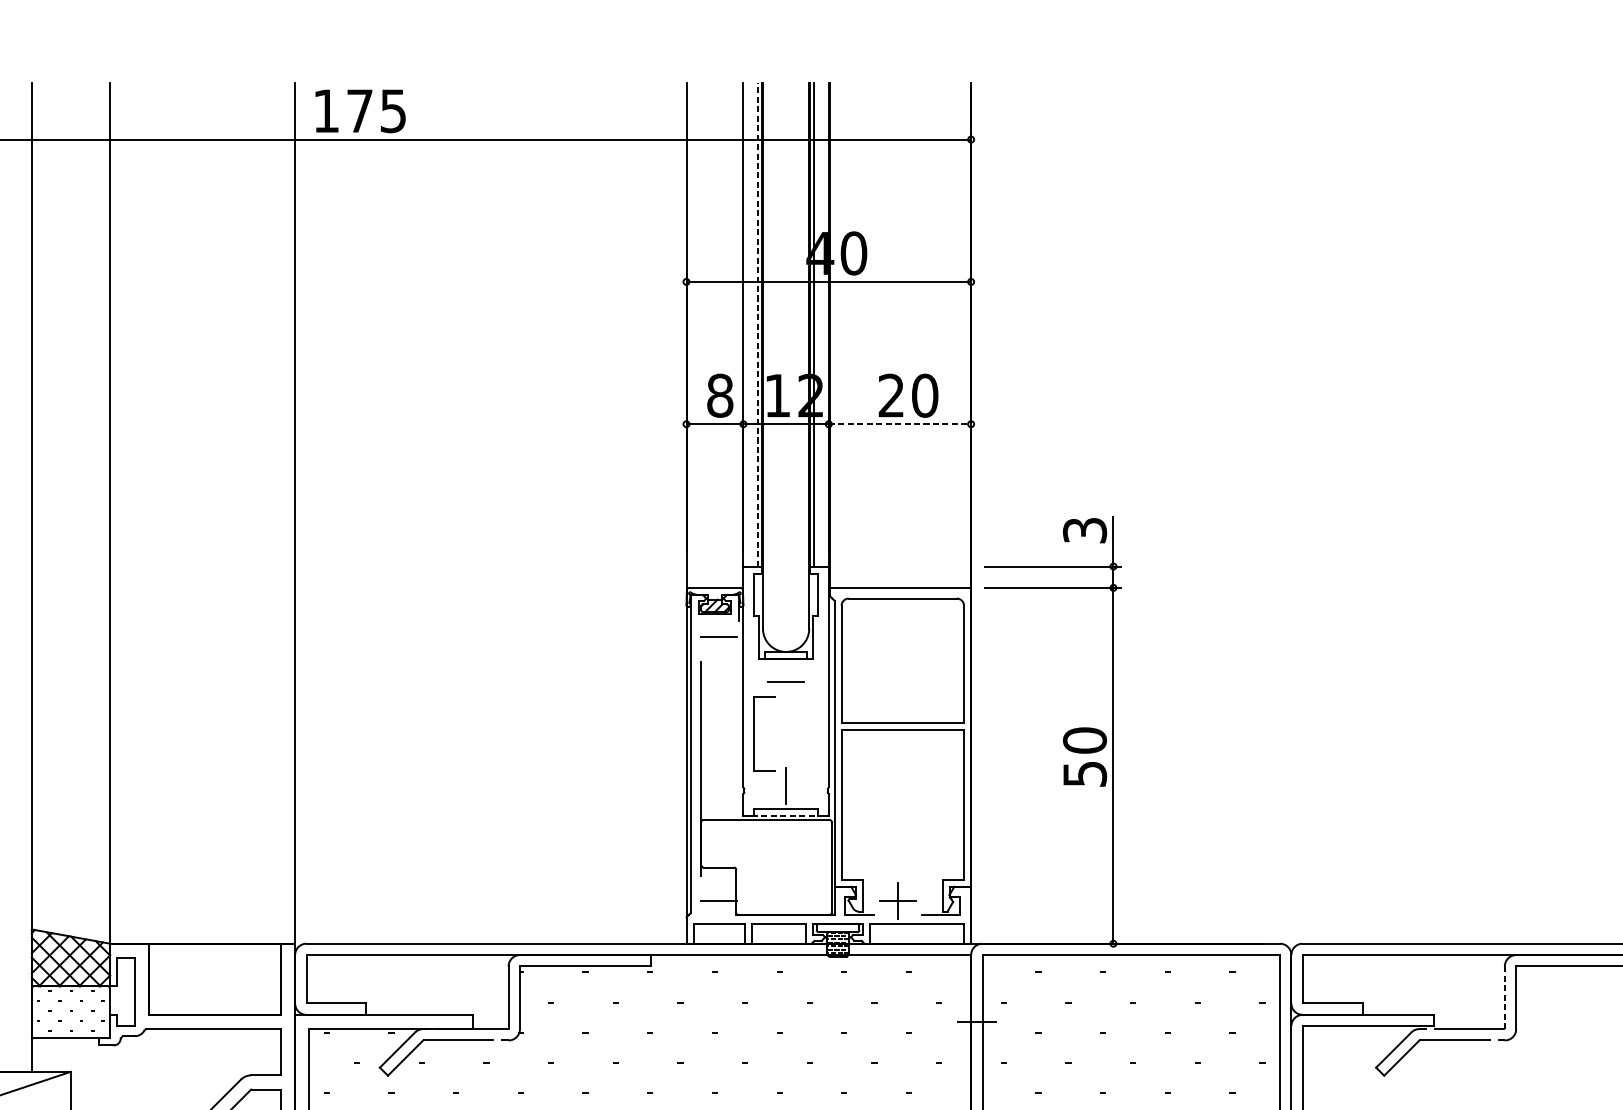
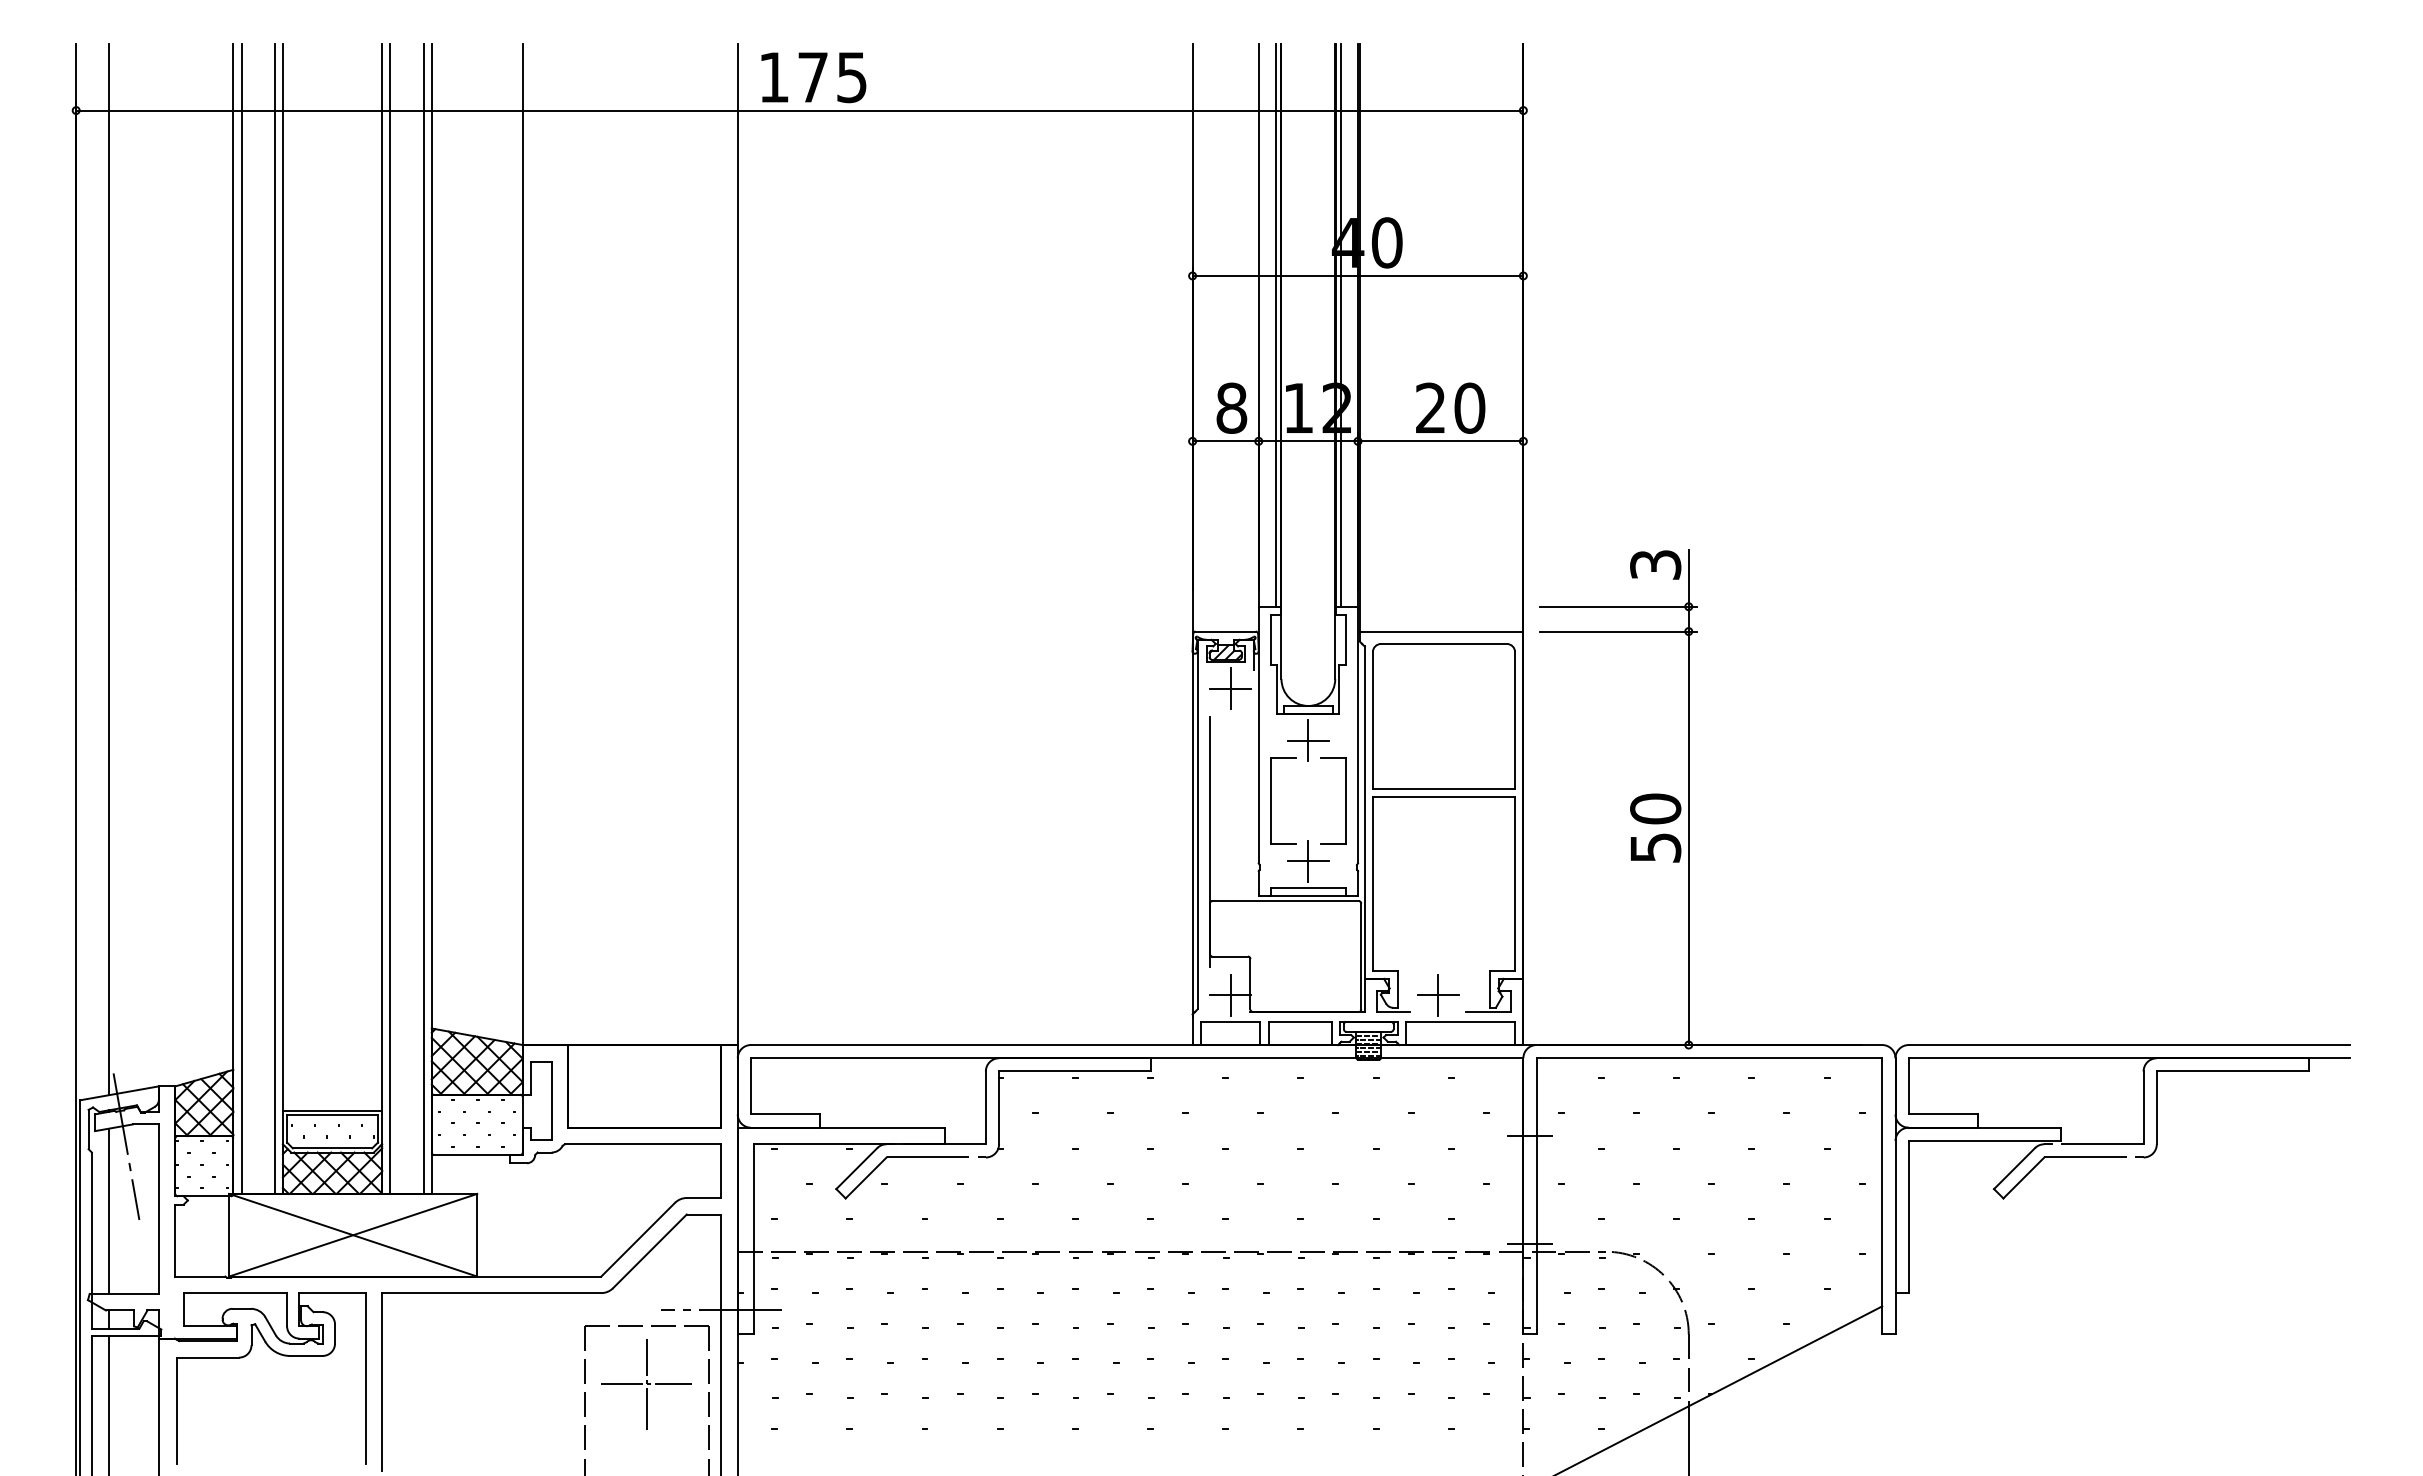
line: (758, 324) -> (1276, 325), dashed -> solid
line: (899, 424) -> (1440, 441), dashed -> solid
line: (24, 576) -> (423, 618), added
line: (719, 636) -> (1230, 688), added
line: (786, 681) -> (1308, 740), added
part: (818, 733) -> (1345, 800), added
line: (786, 785) -> (1308, 861), added
line: (786, 815) -> (1308, 896), dashed -> solid
line: (719, 901) -> (1230, 995), added
line: (1504, 997) -> (2143, 1107), dashed -> solid

